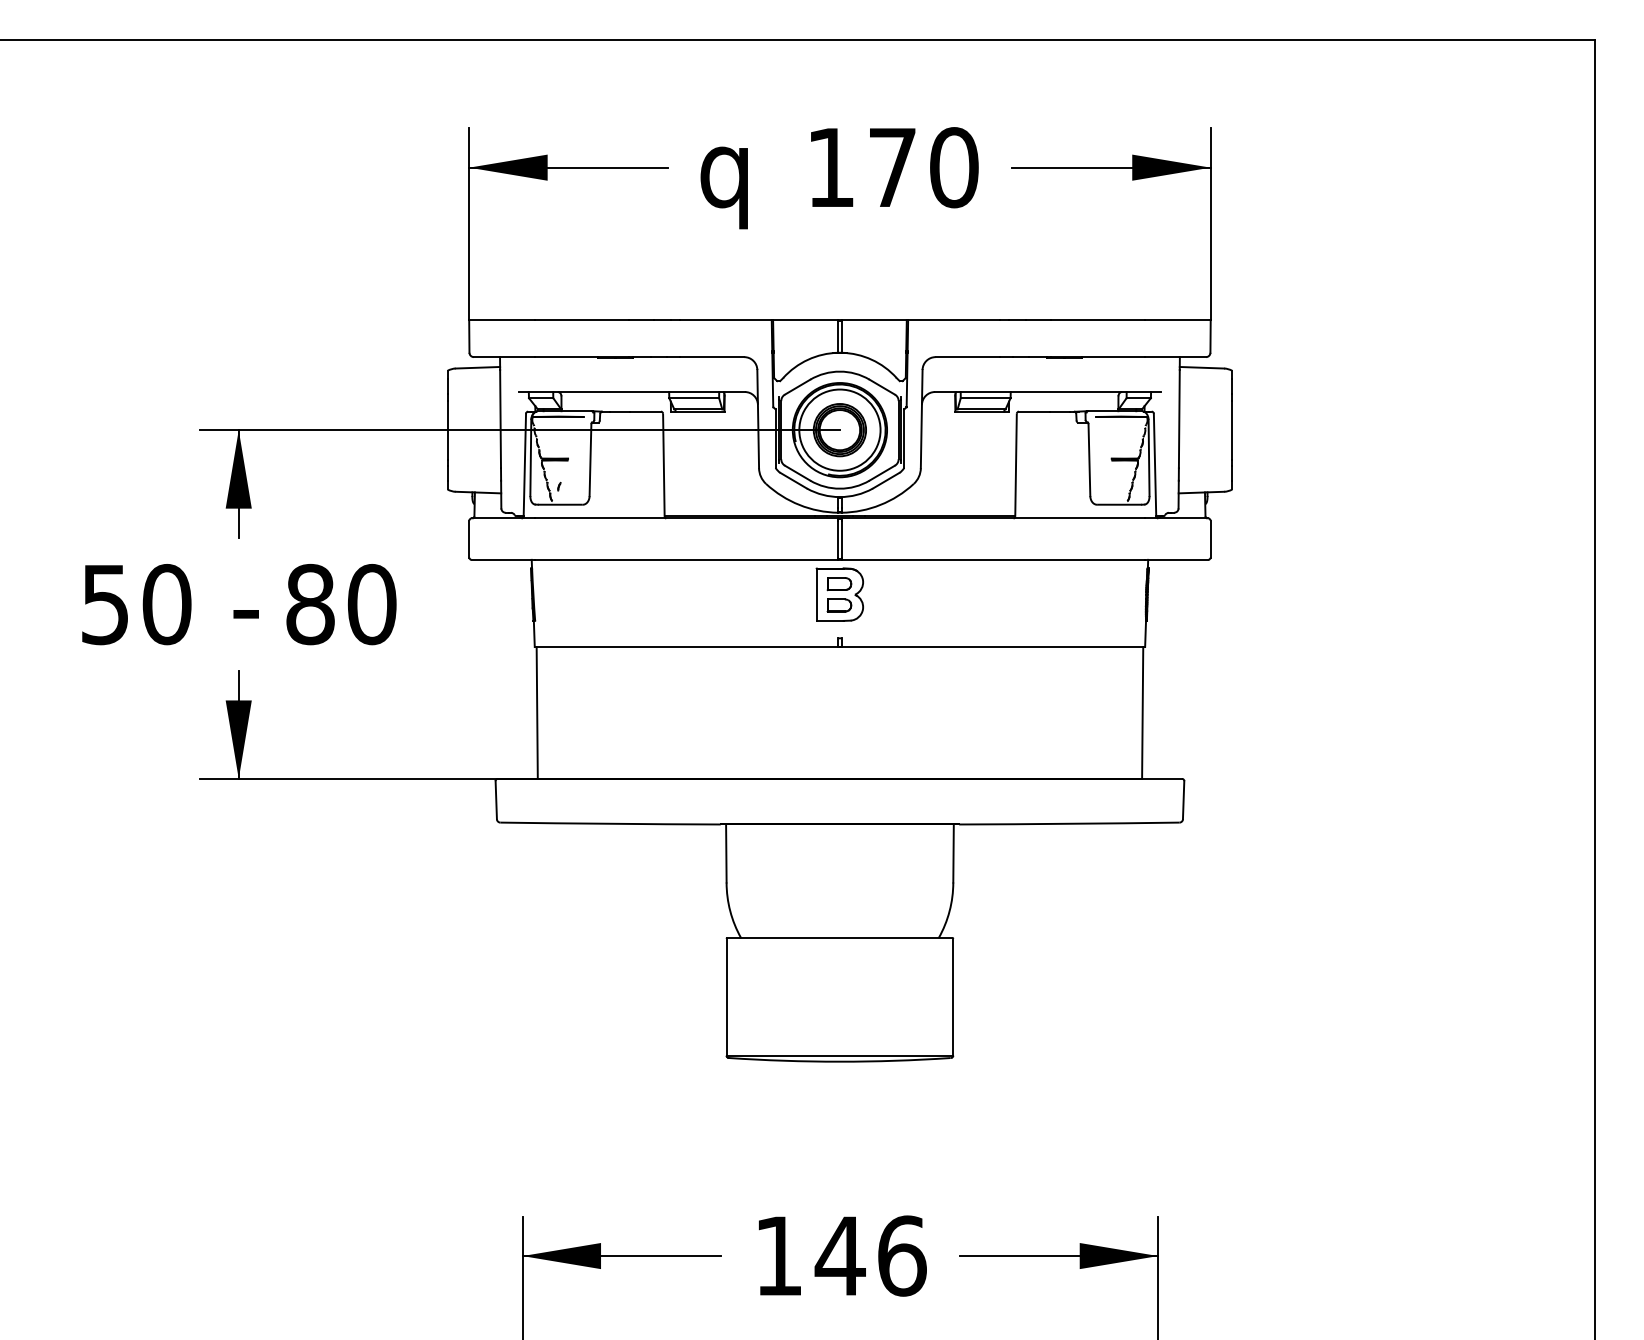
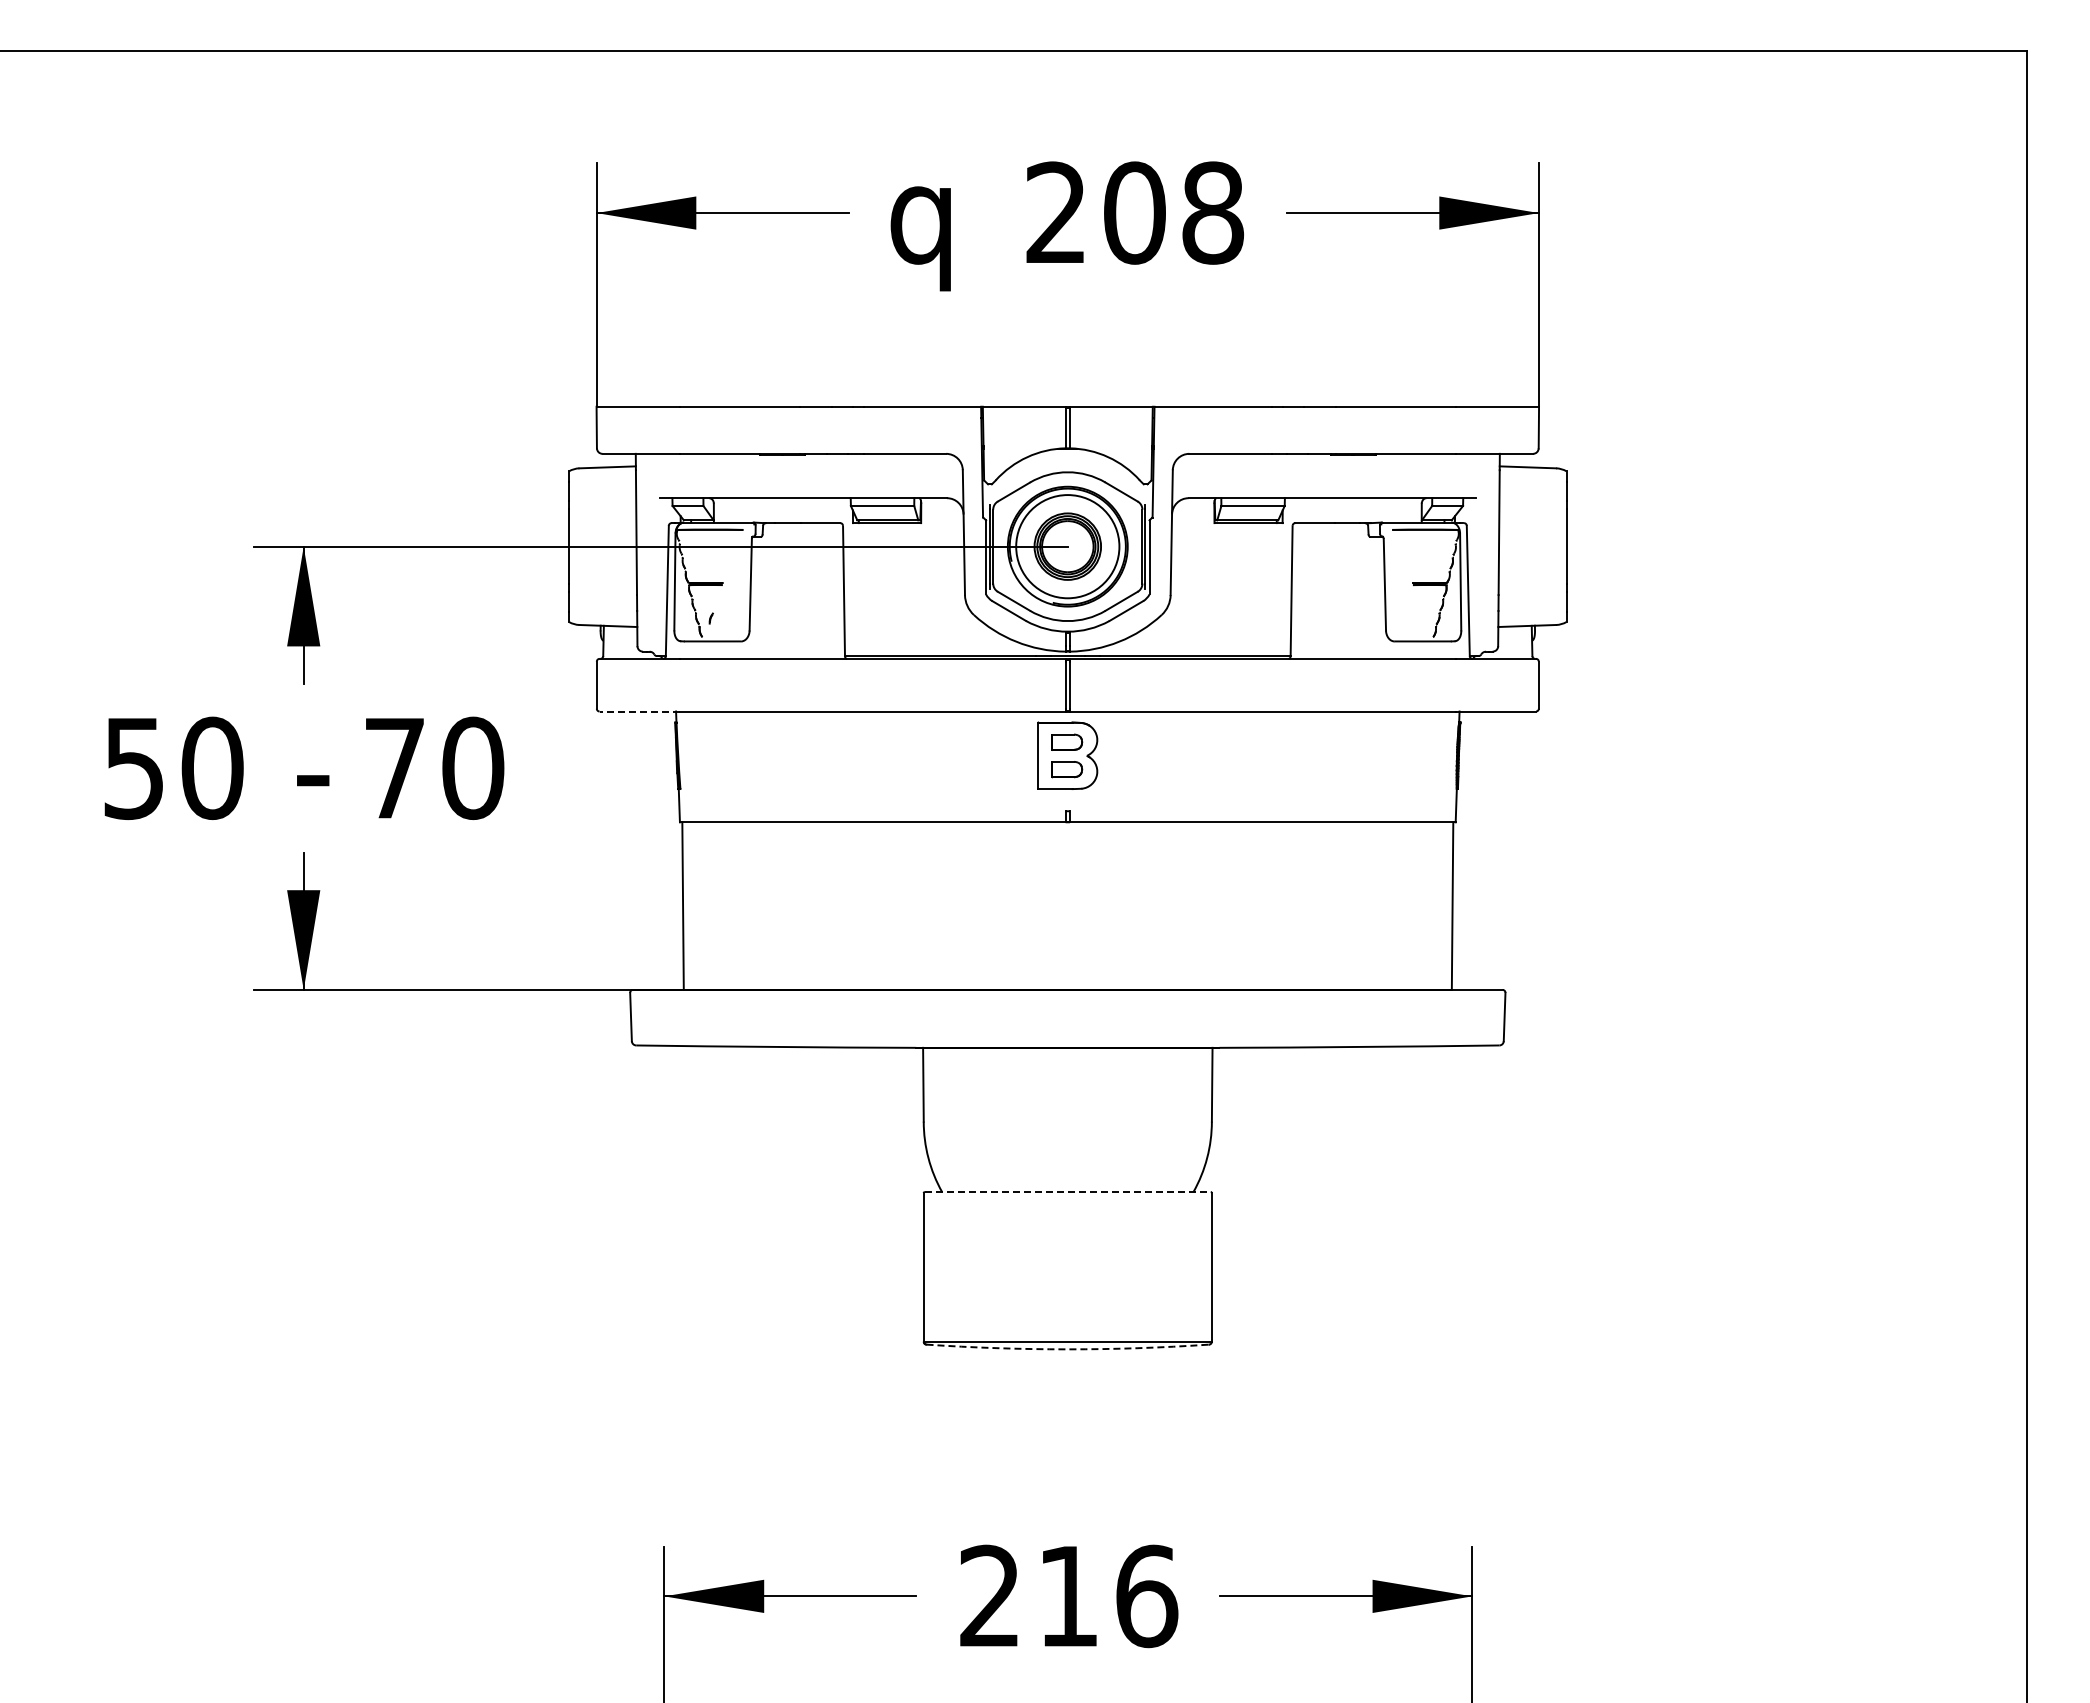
text: (893, 167) -> (1135, 212), 170 -> 208
line: (502, 559) -> (639, 711), solid -> dashed
text: (310, 604) -> (394, 768), 80 -> 70
line: (839, 938) -> (1067, 1192), solid -> dashed
arc: (839, 1061) -> (1067, 1349), solid -> dashed
text: (810, 1255) -> (1030, 1595), 146 -> 216

